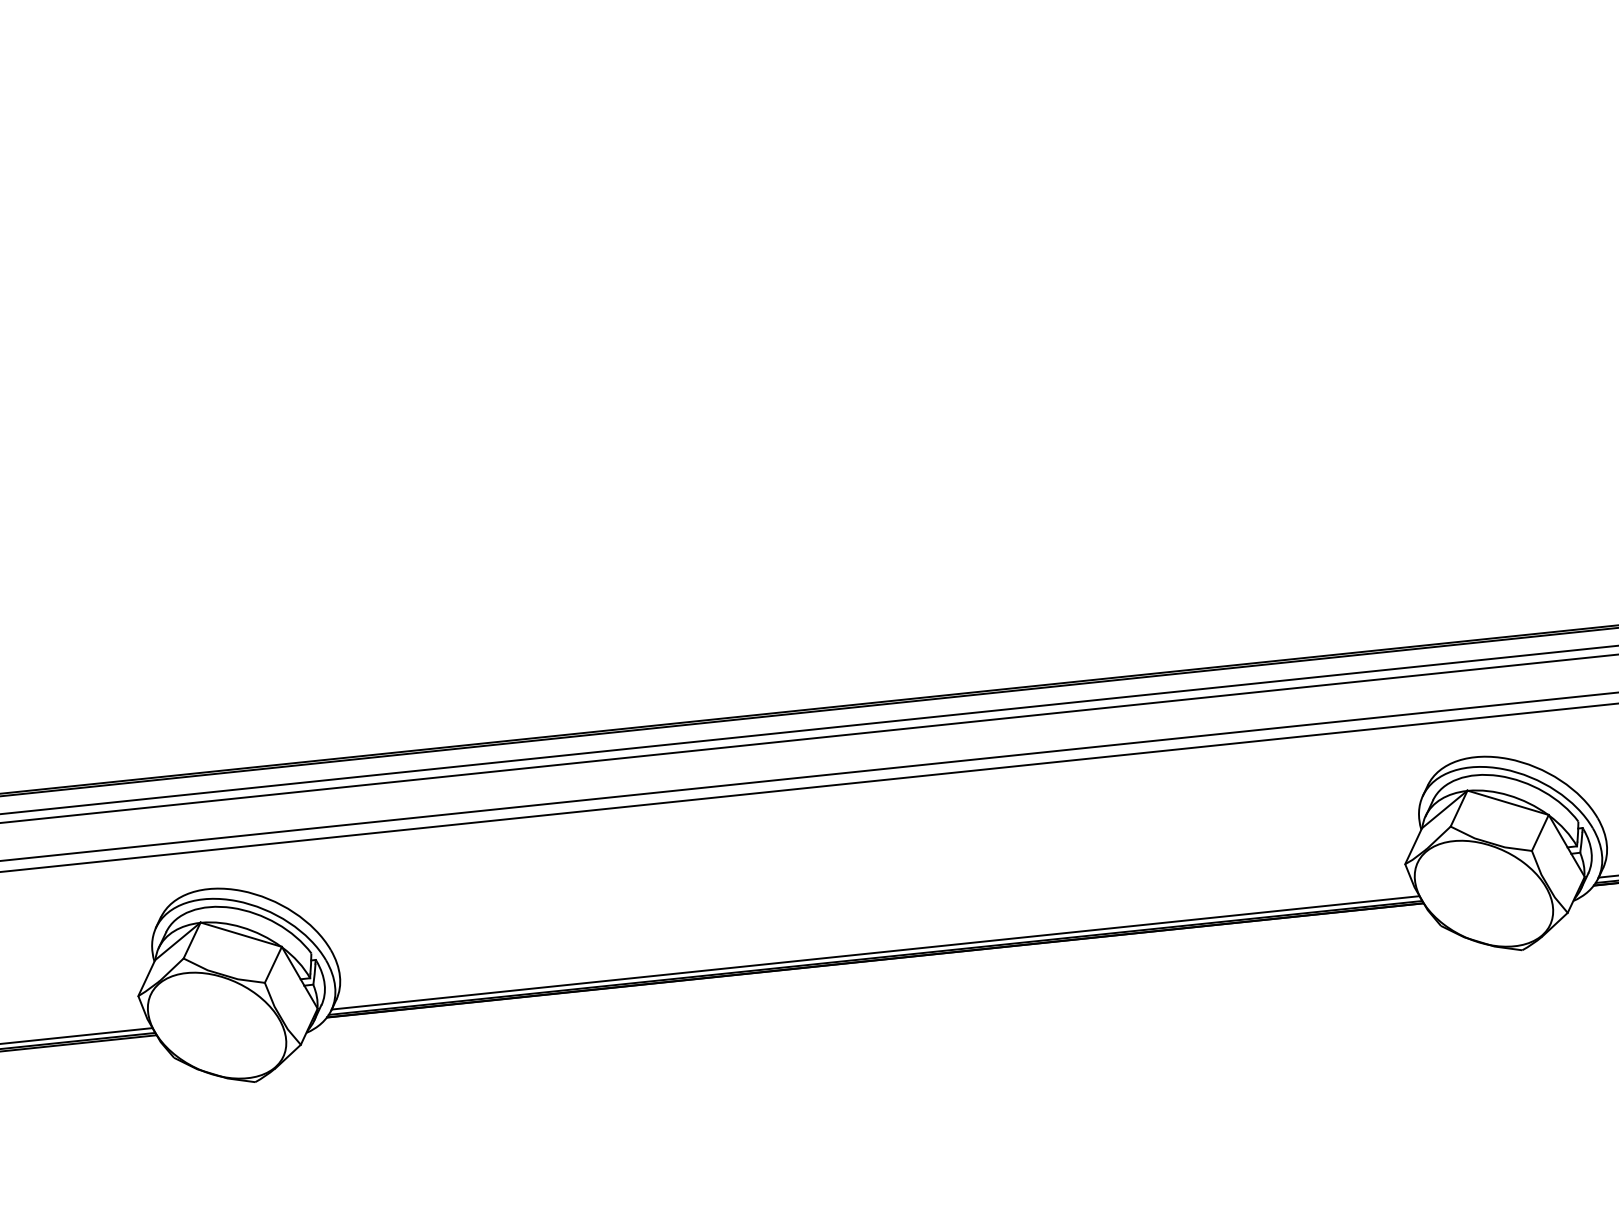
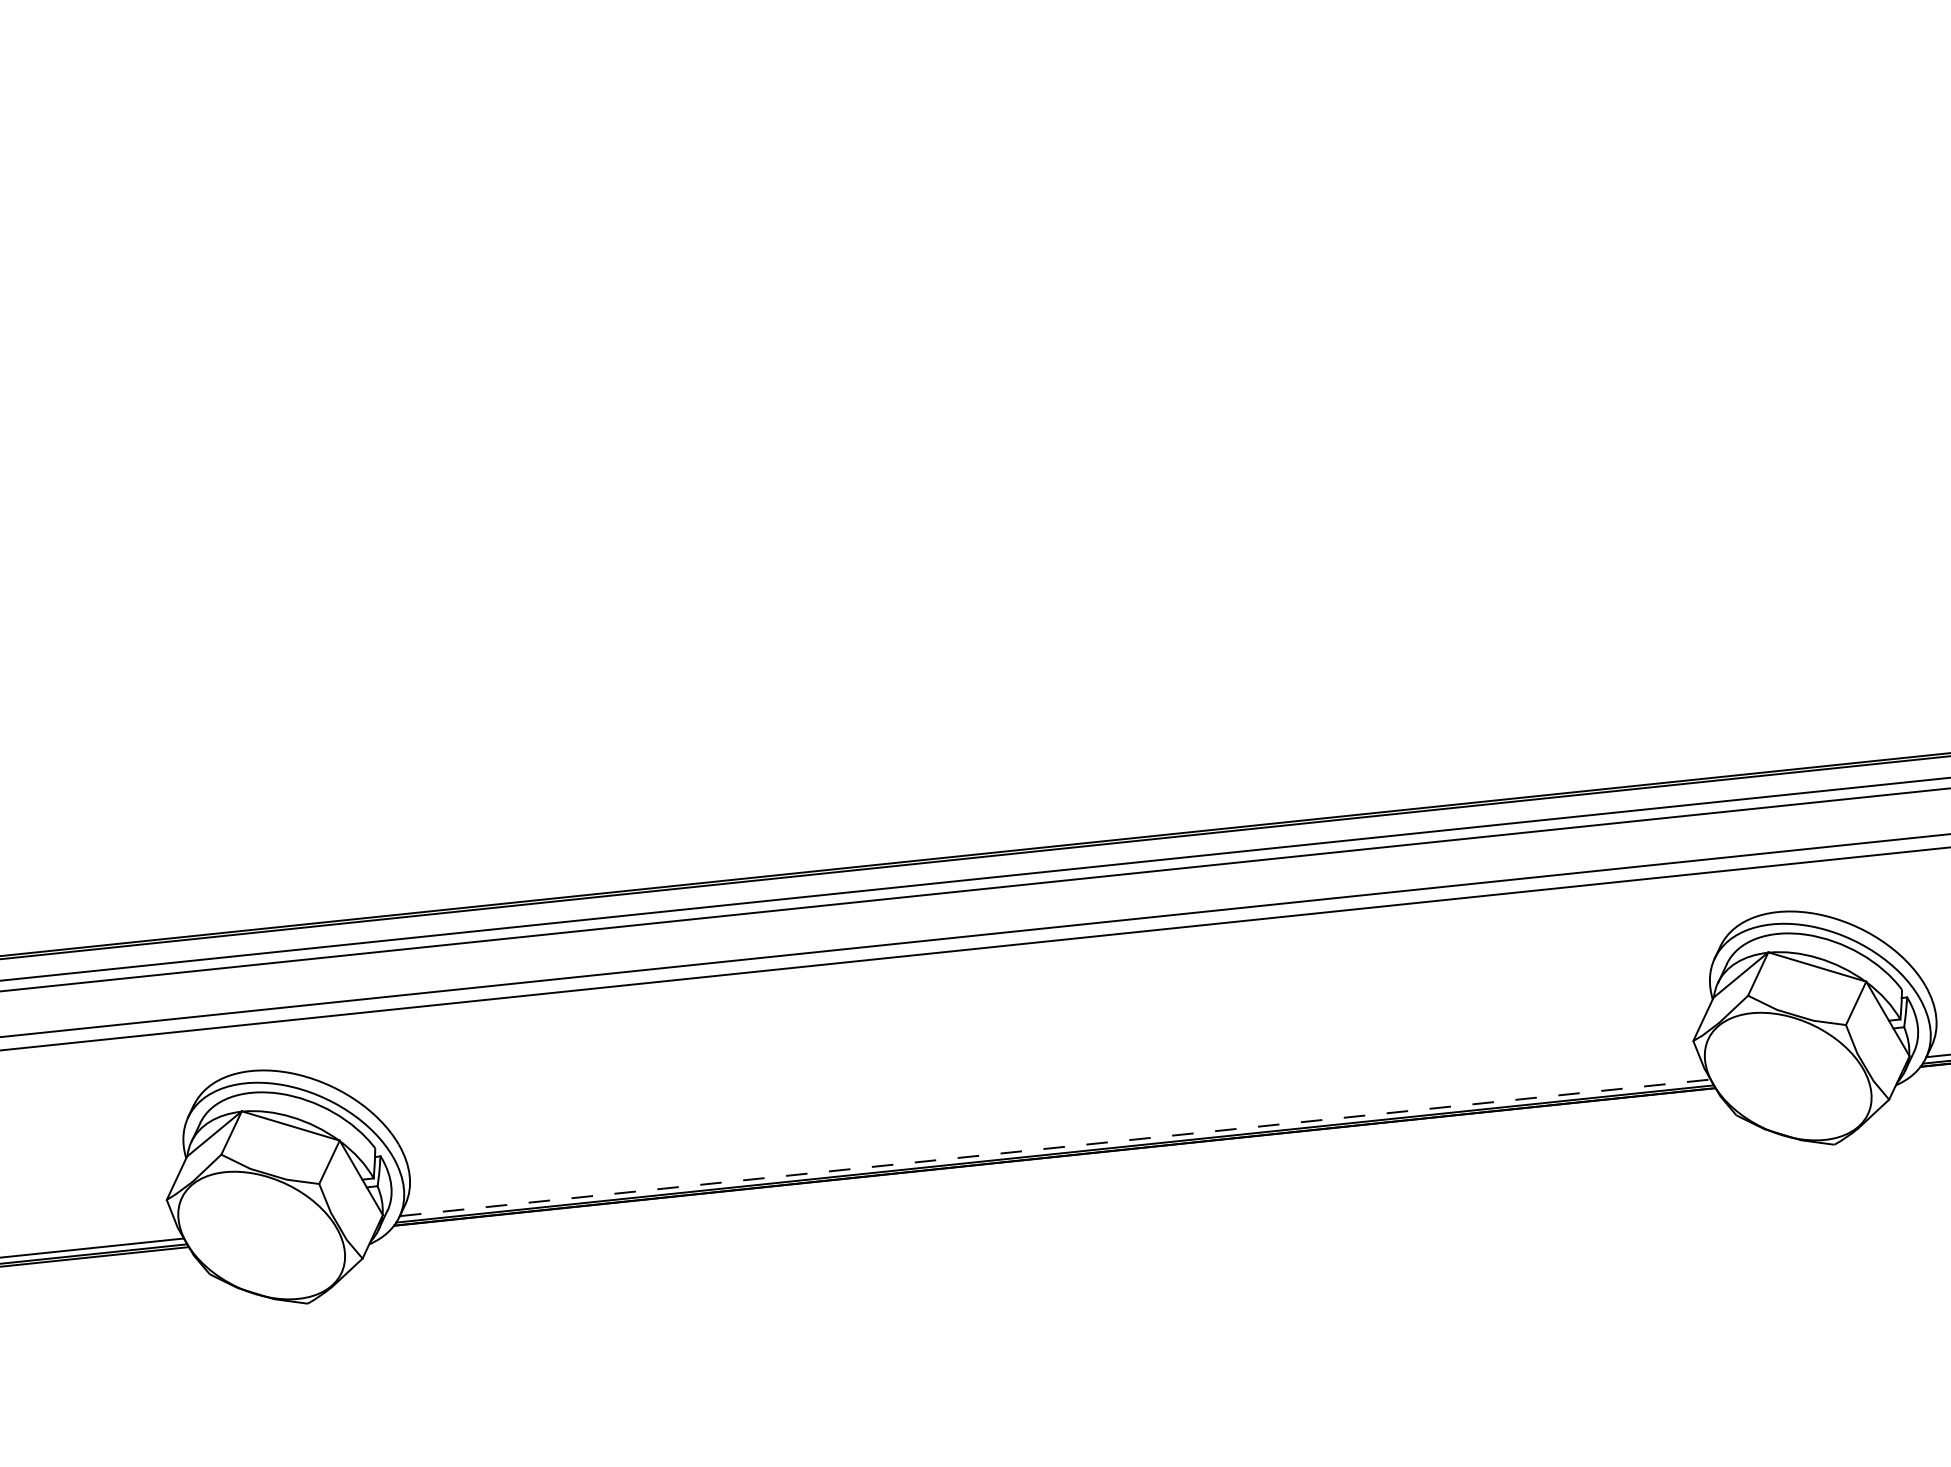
line: (875, 952) -> (1054, 1147), solid -> dashed

